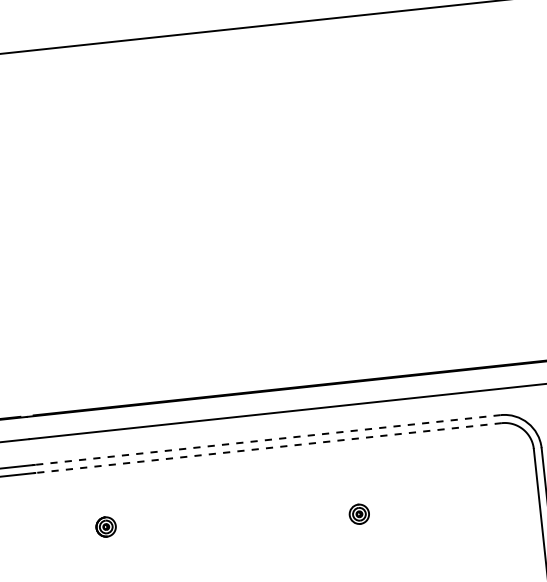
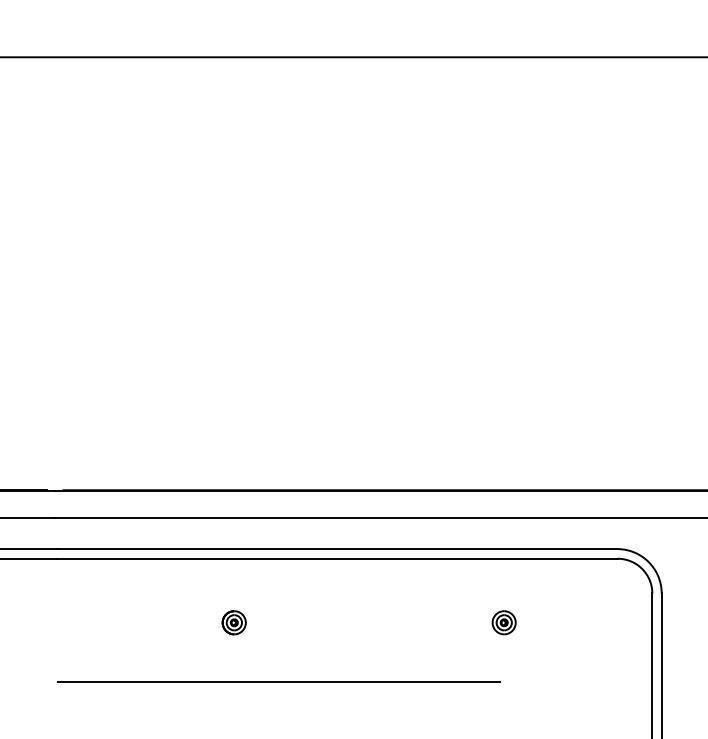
line: (267, 440) -> (337, 549), dashed -> solid
line: (268, 447) -> (337, 558), dashed -> solid
part: (358, 514) -> (503, 622), moved
part: (105, 526) -> (233, 622), moved
line: (230, 555) -> (278, 681), added

